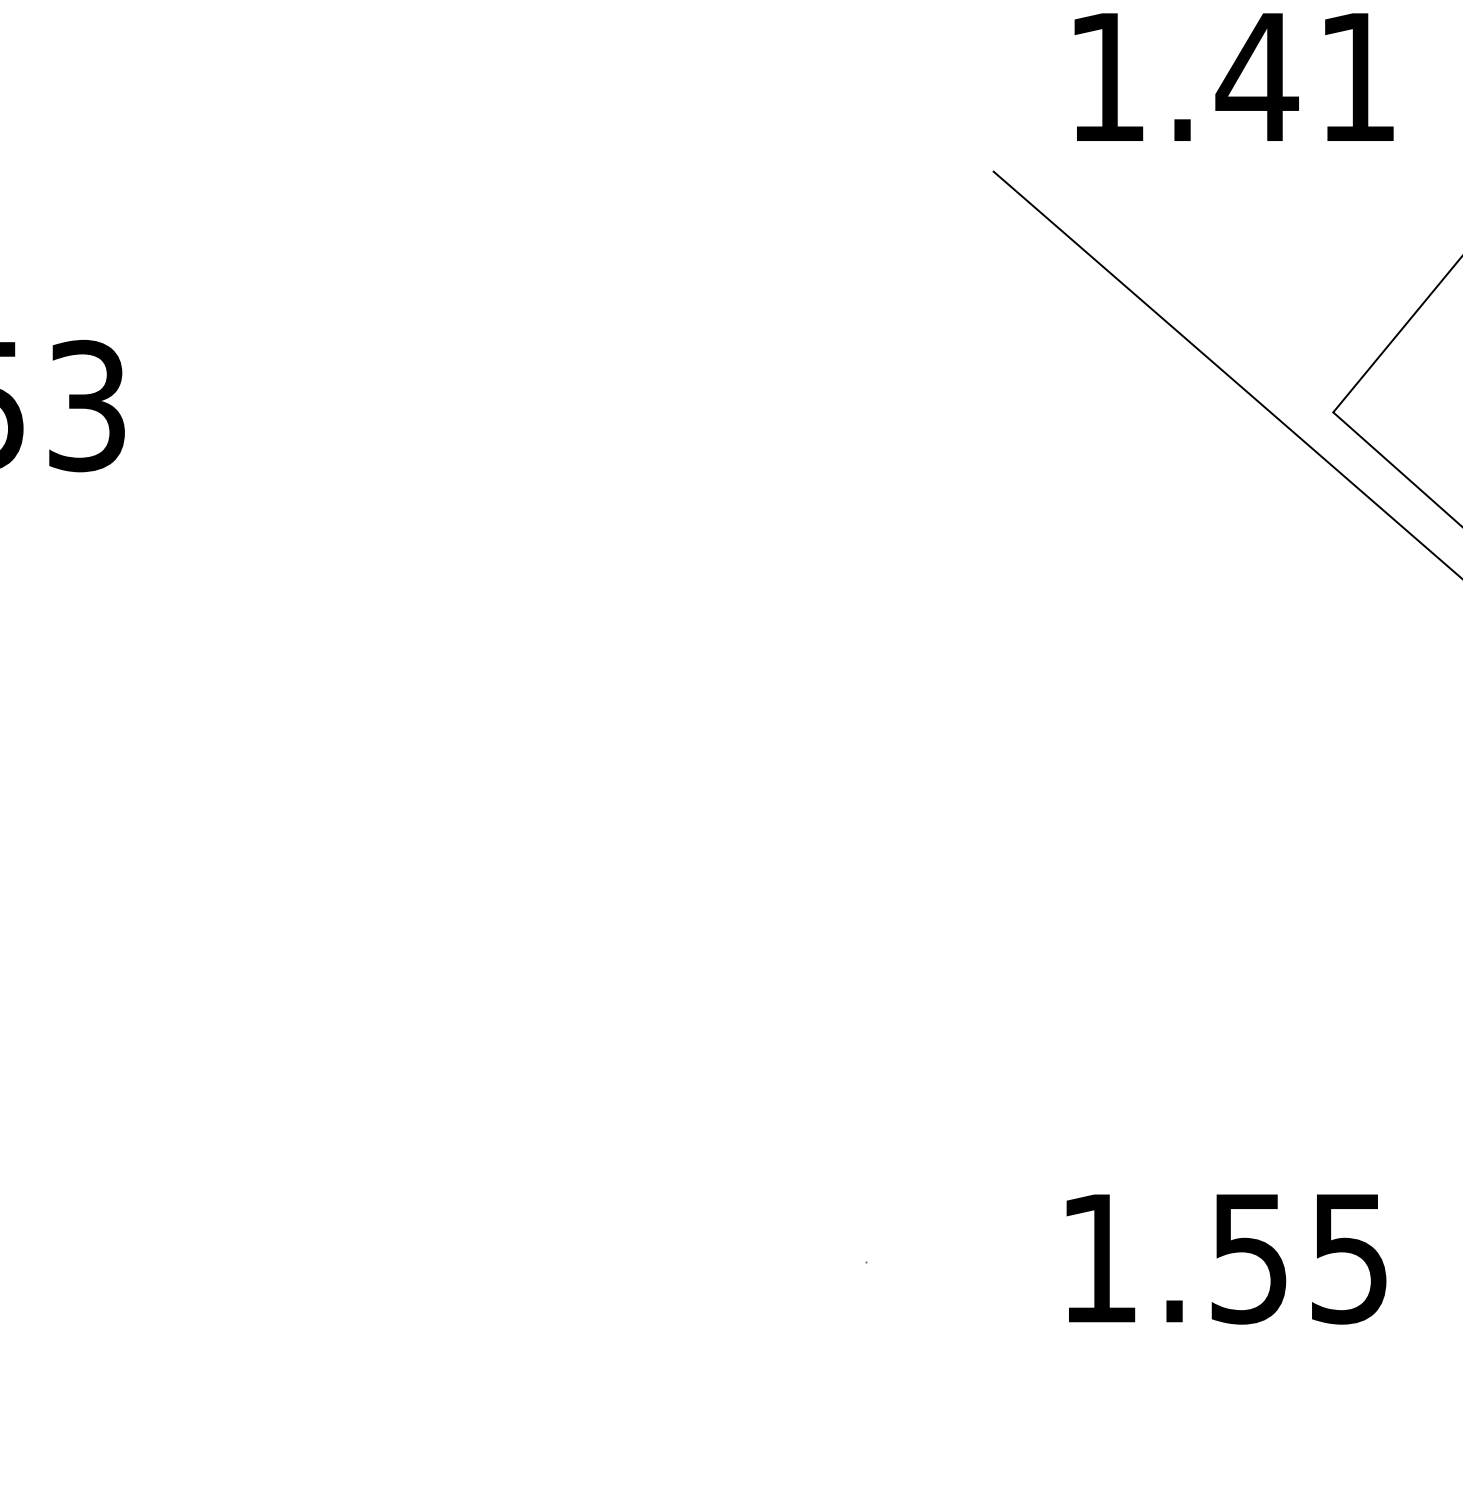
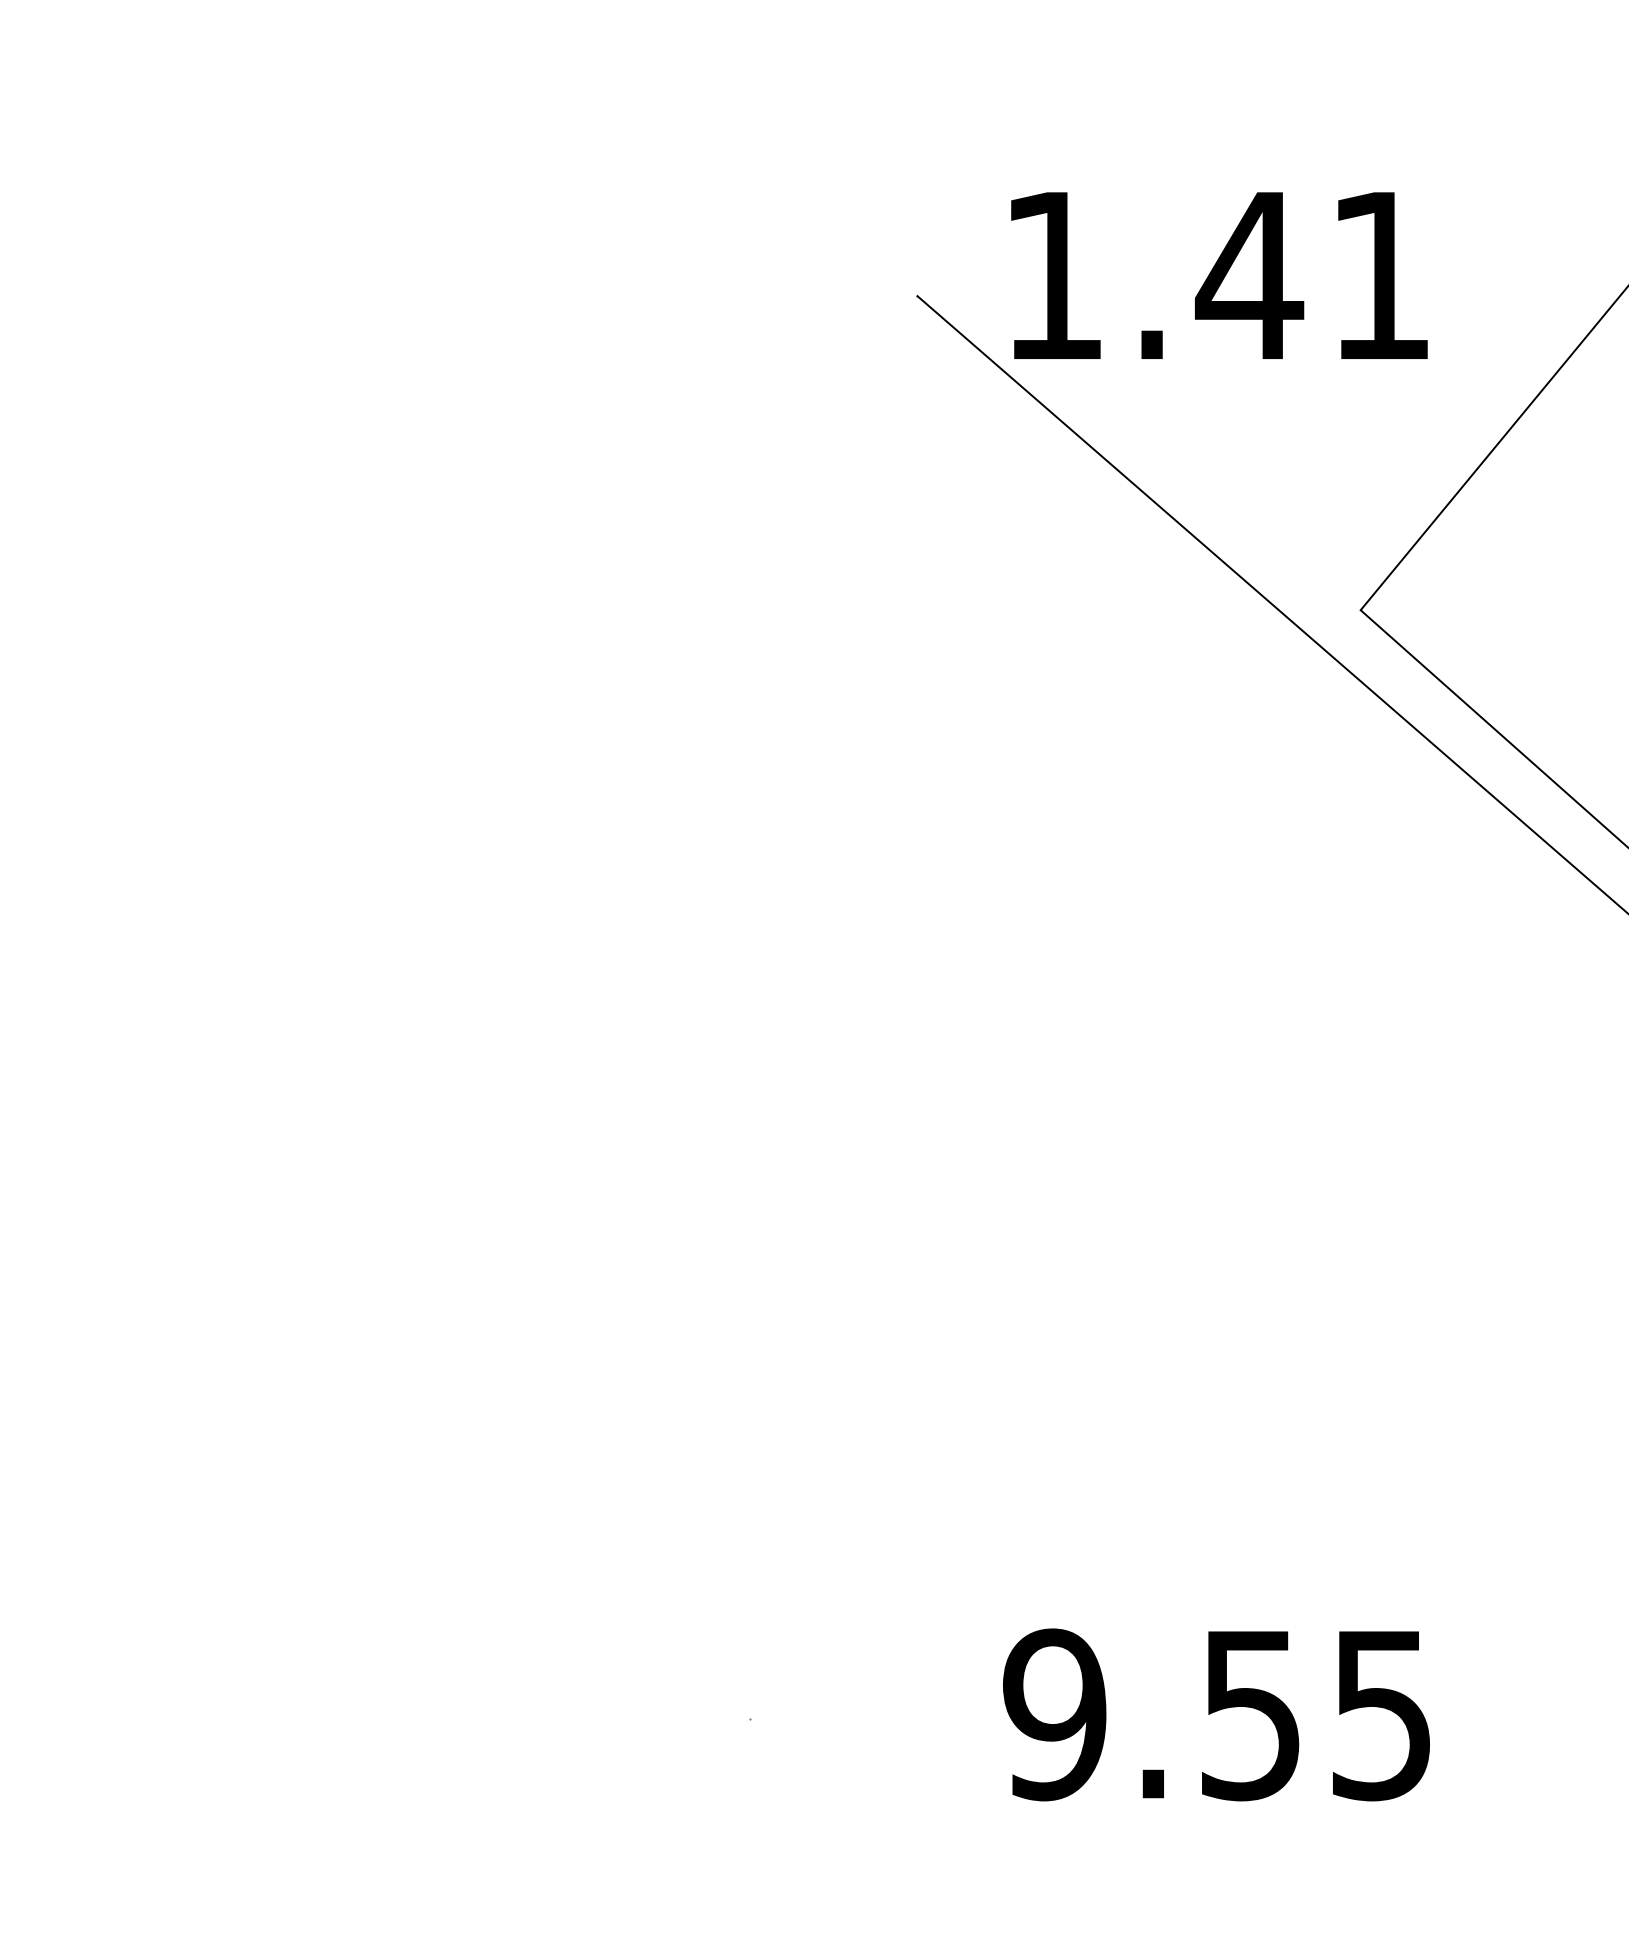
text: (1233, 76) -> (1218, 274), moved
text: (1098, 1258) -> (1054, 1714), 1.55 -> 9.55

